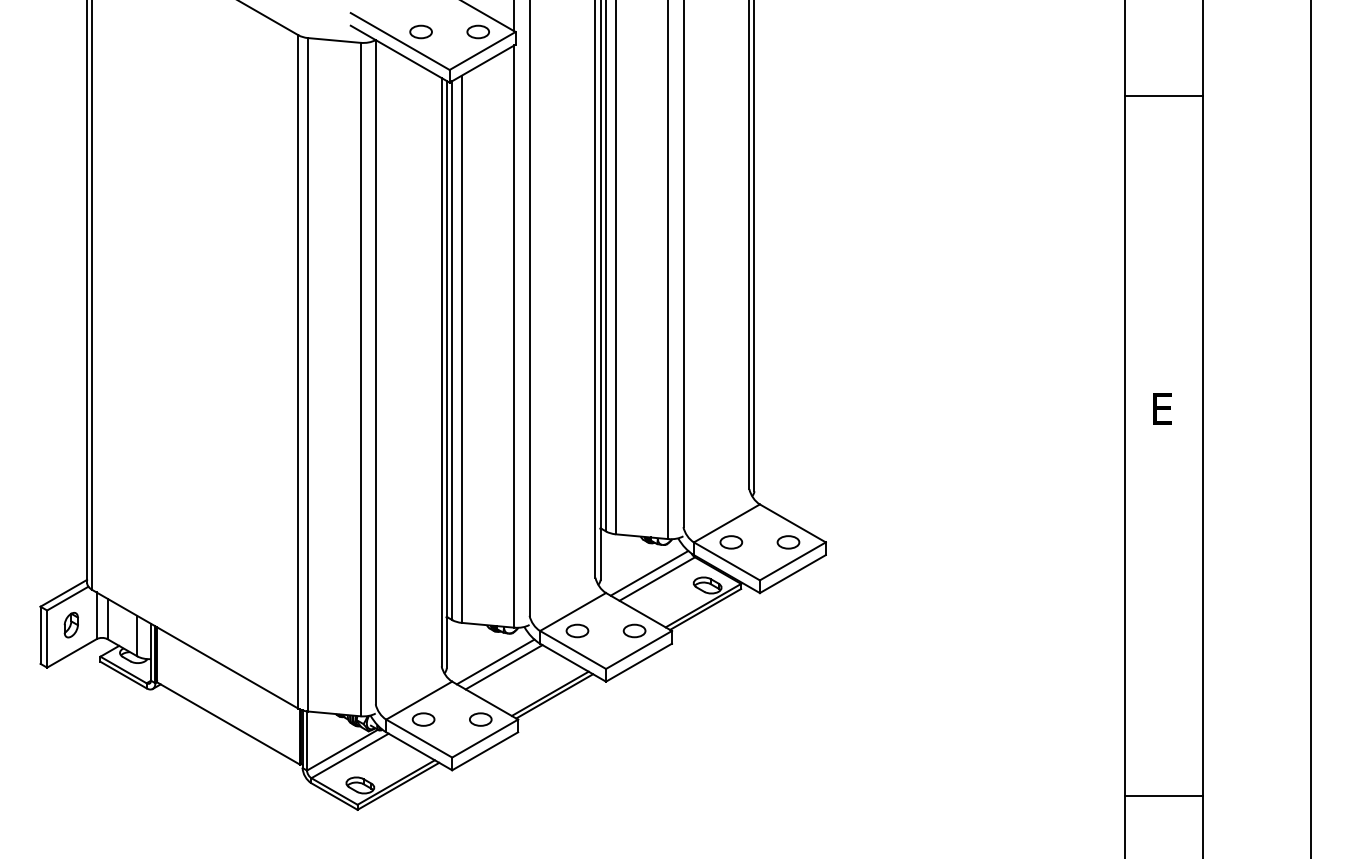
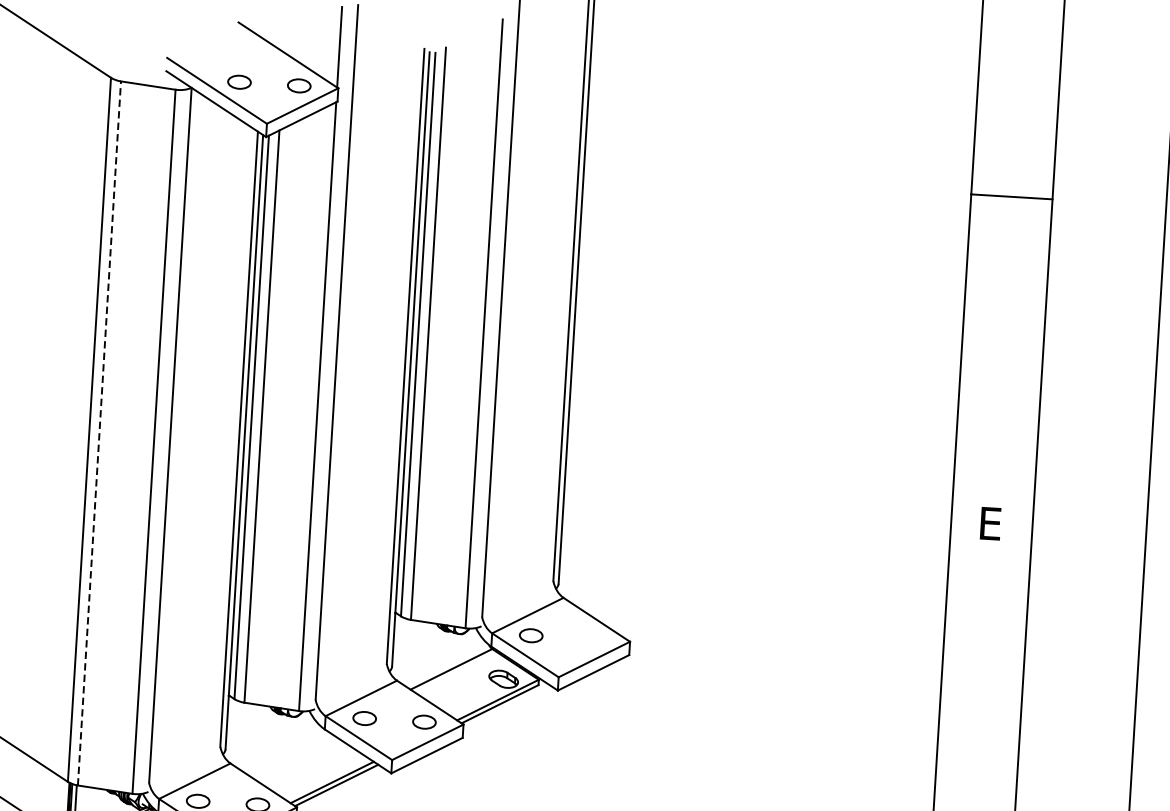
line: (308, 374) -> (99, 433), solid -> dashed
part: (788, 542) -> (590, 639), removed
line: (649, 573) -> (443, 663), removed
line: (495, 661) -> (277, 745), removed
line: (503, 667) -> (285, 751), removed

